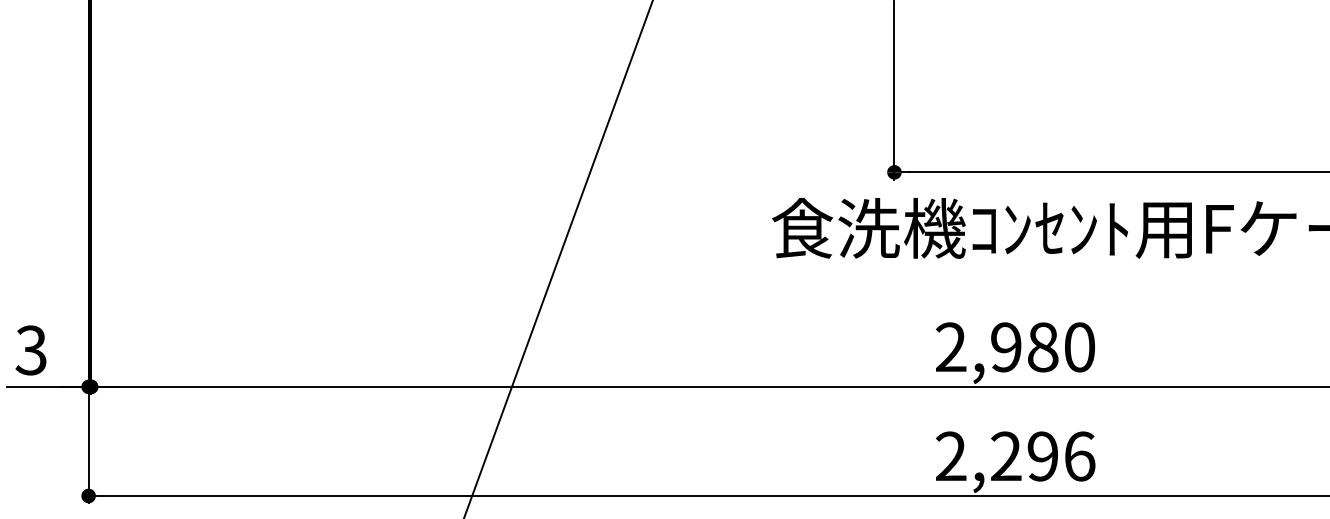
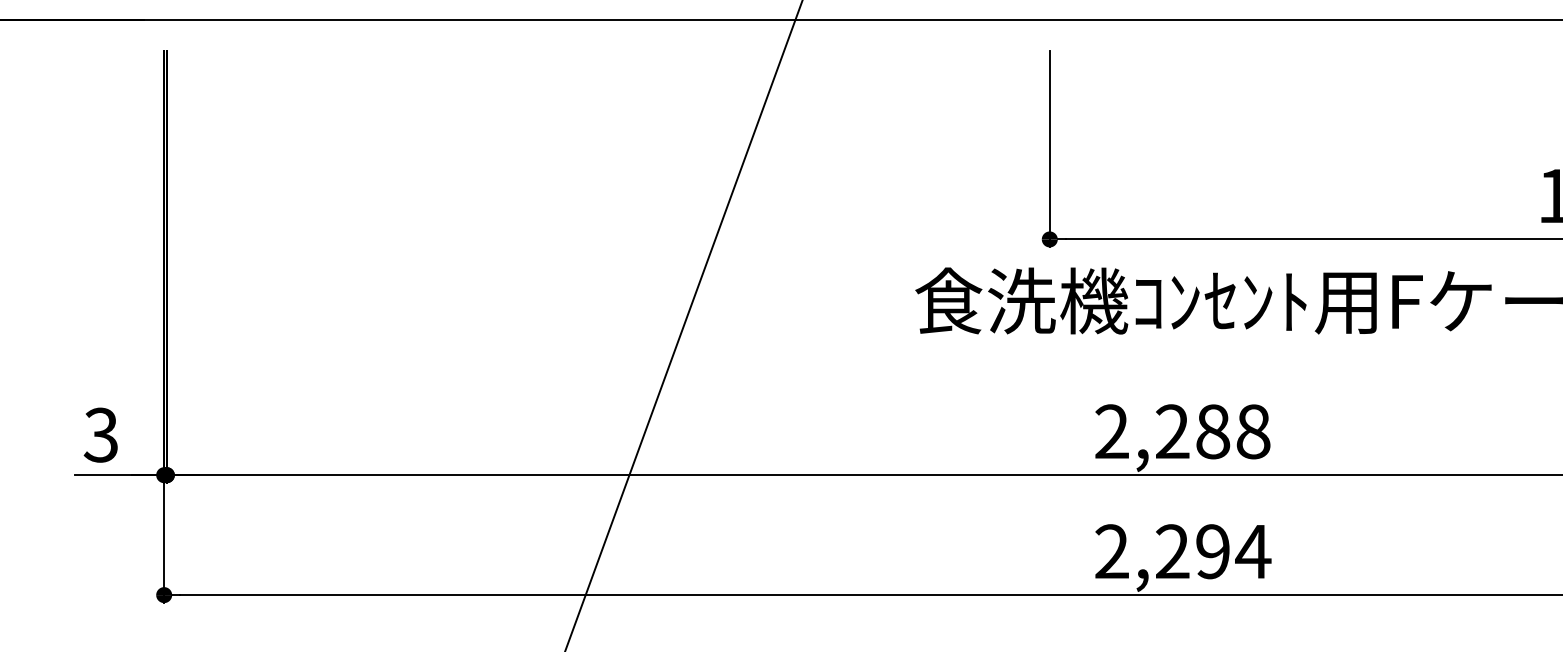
text: (1043, 347) -> (1213, 431), 2,980 -> 2,288
text: (1079, 456) -> (1253, 551), 2,296 -> 2,294

